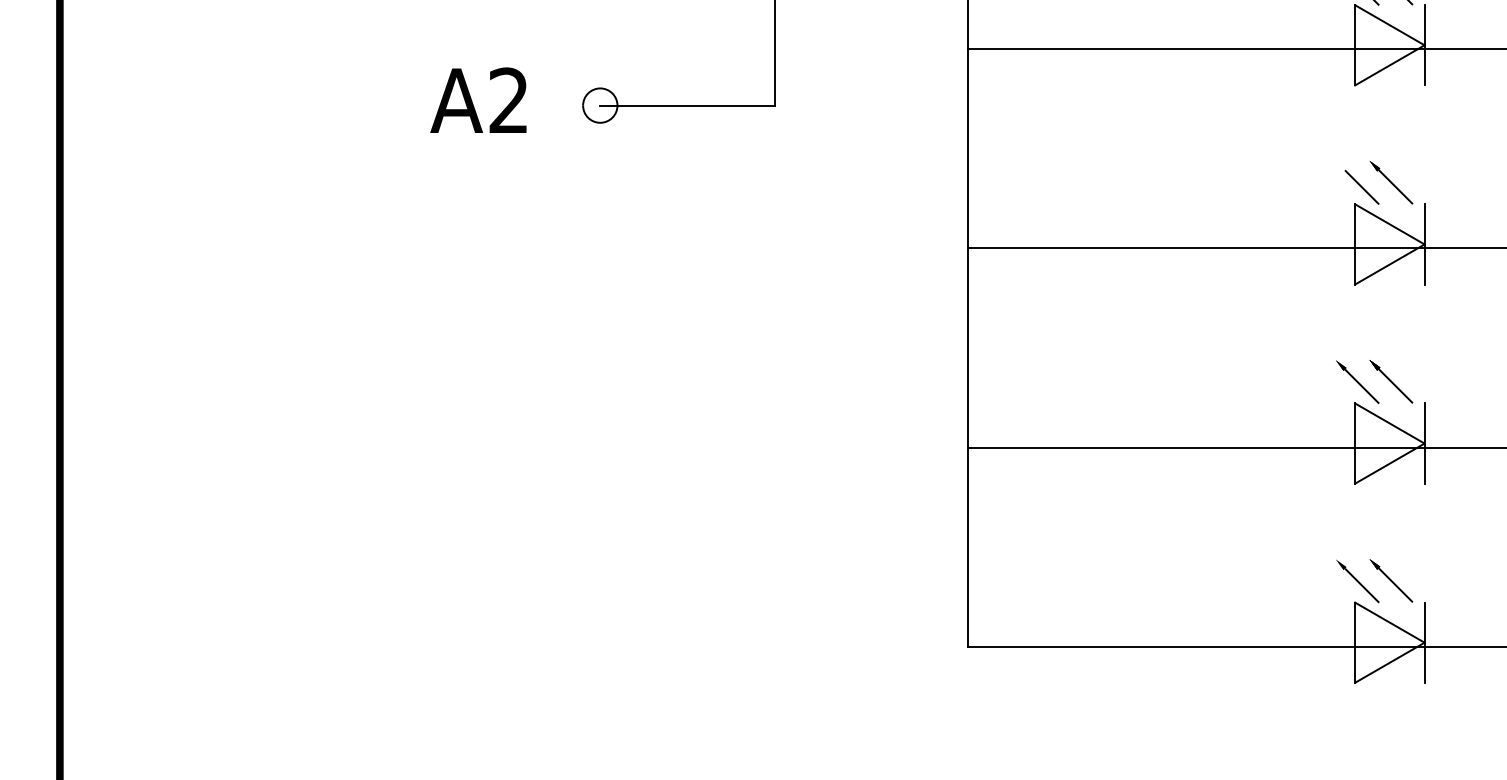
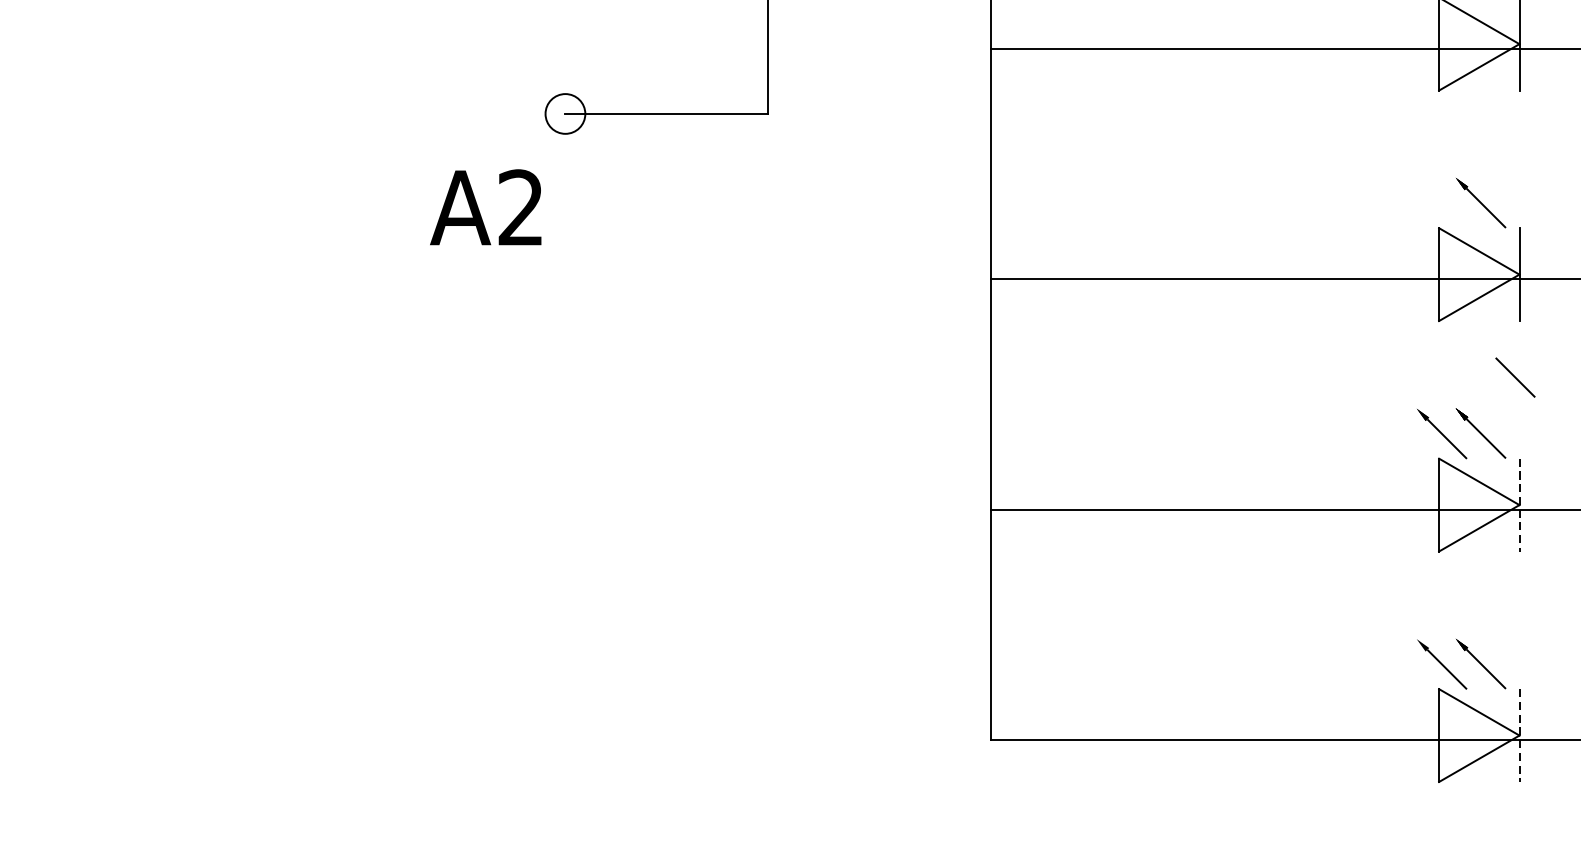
text: (478, 99) -> (485, 206), moved
line: (1361, 187) -> (1514, 377), moved
line: (1424, 444) -> (1519, 506), solid -> dashed
line: (1424, 643) -> (1519, 736), solid -> dashed

